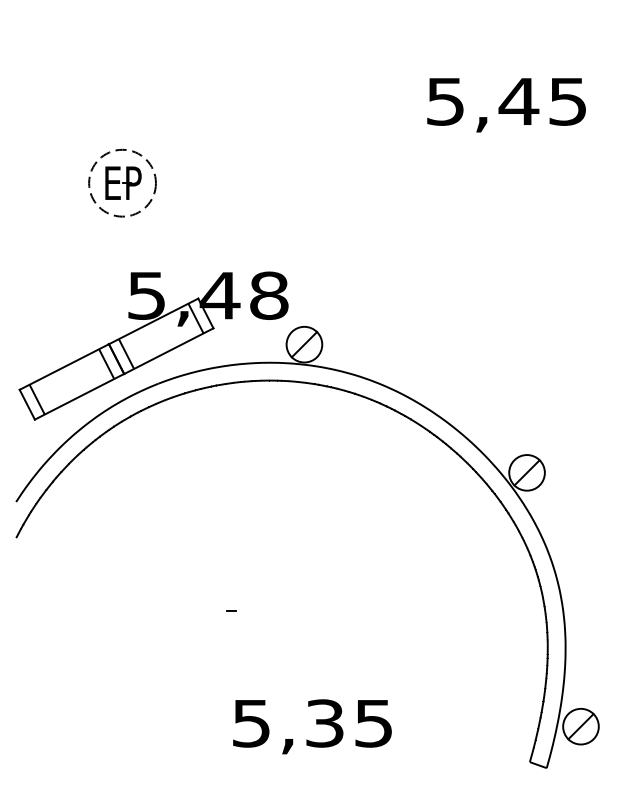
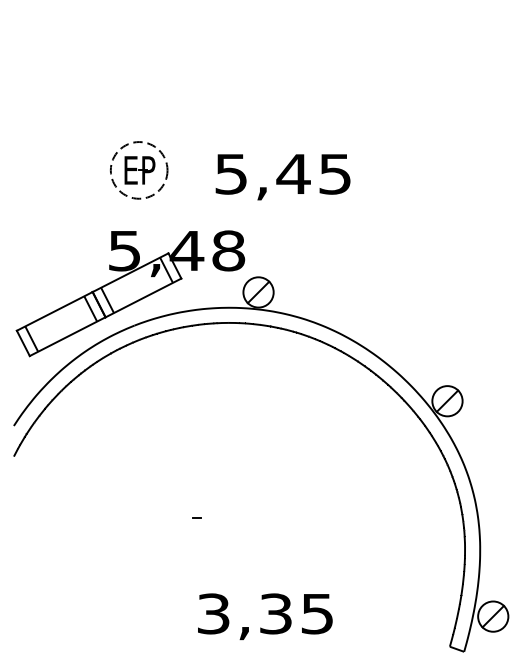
text: (505, 105) -> (282, 177), moved
part: (121, 183) -> (138, 170), moved
text: (251, 722) -> (213, 613), 5,35 -> 3,35

